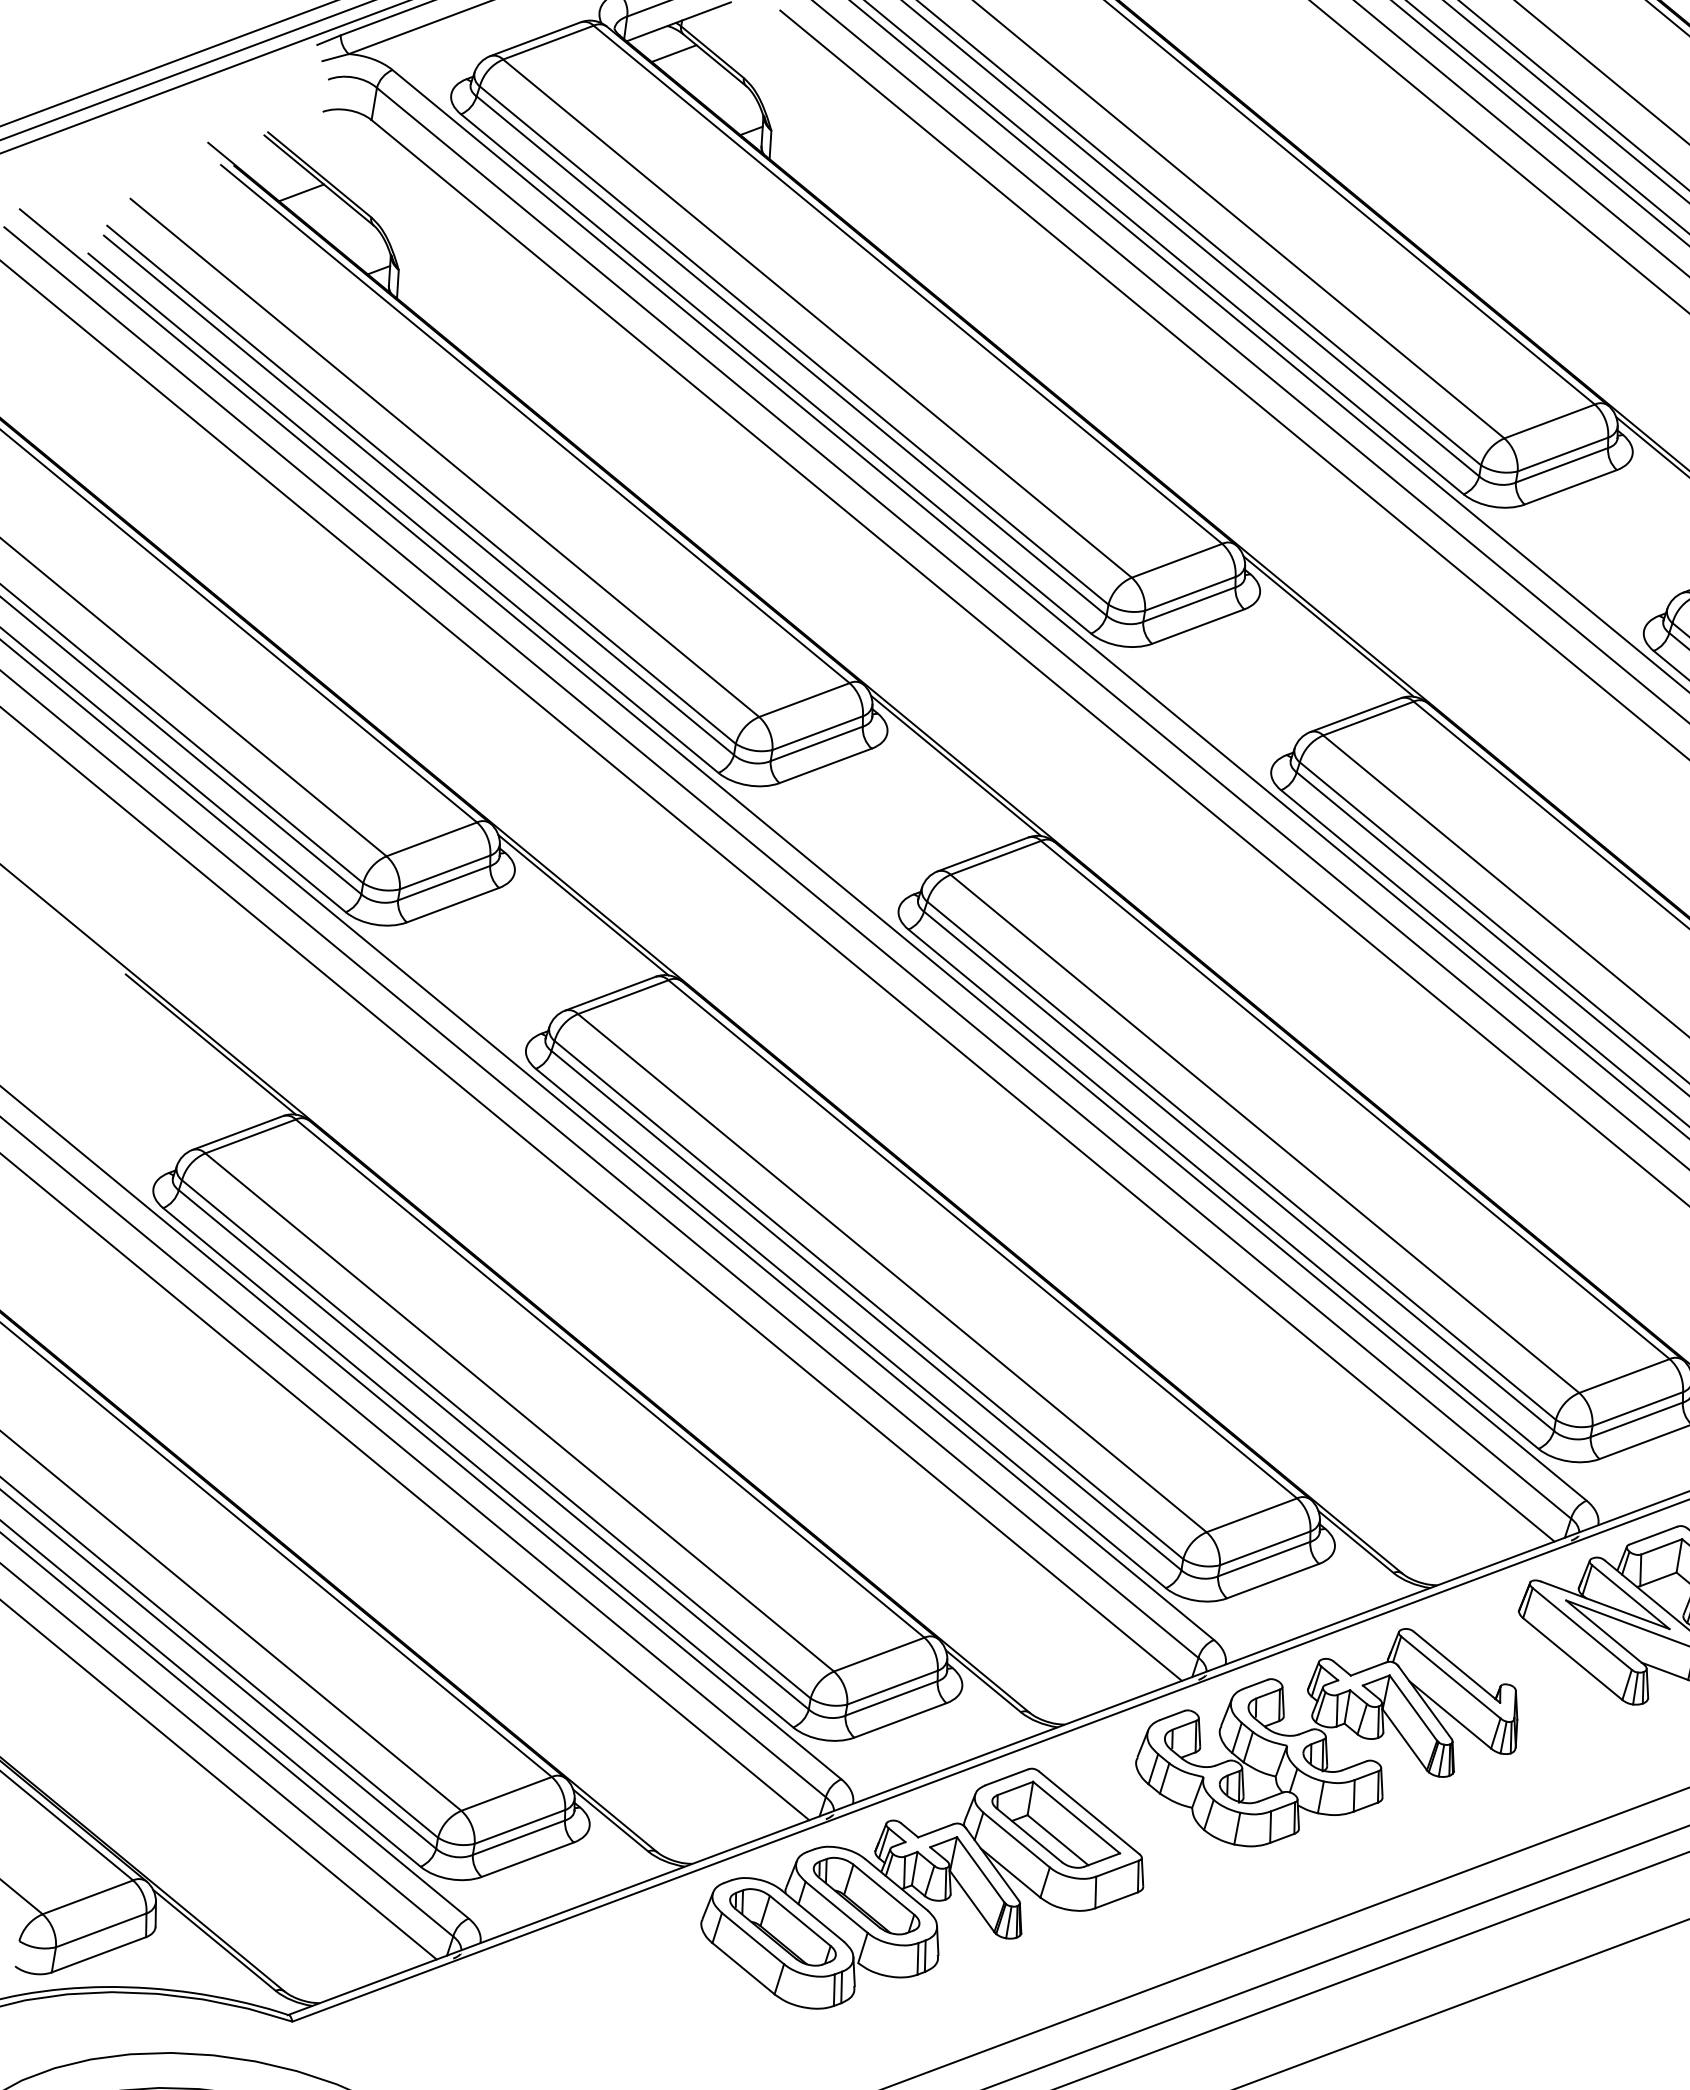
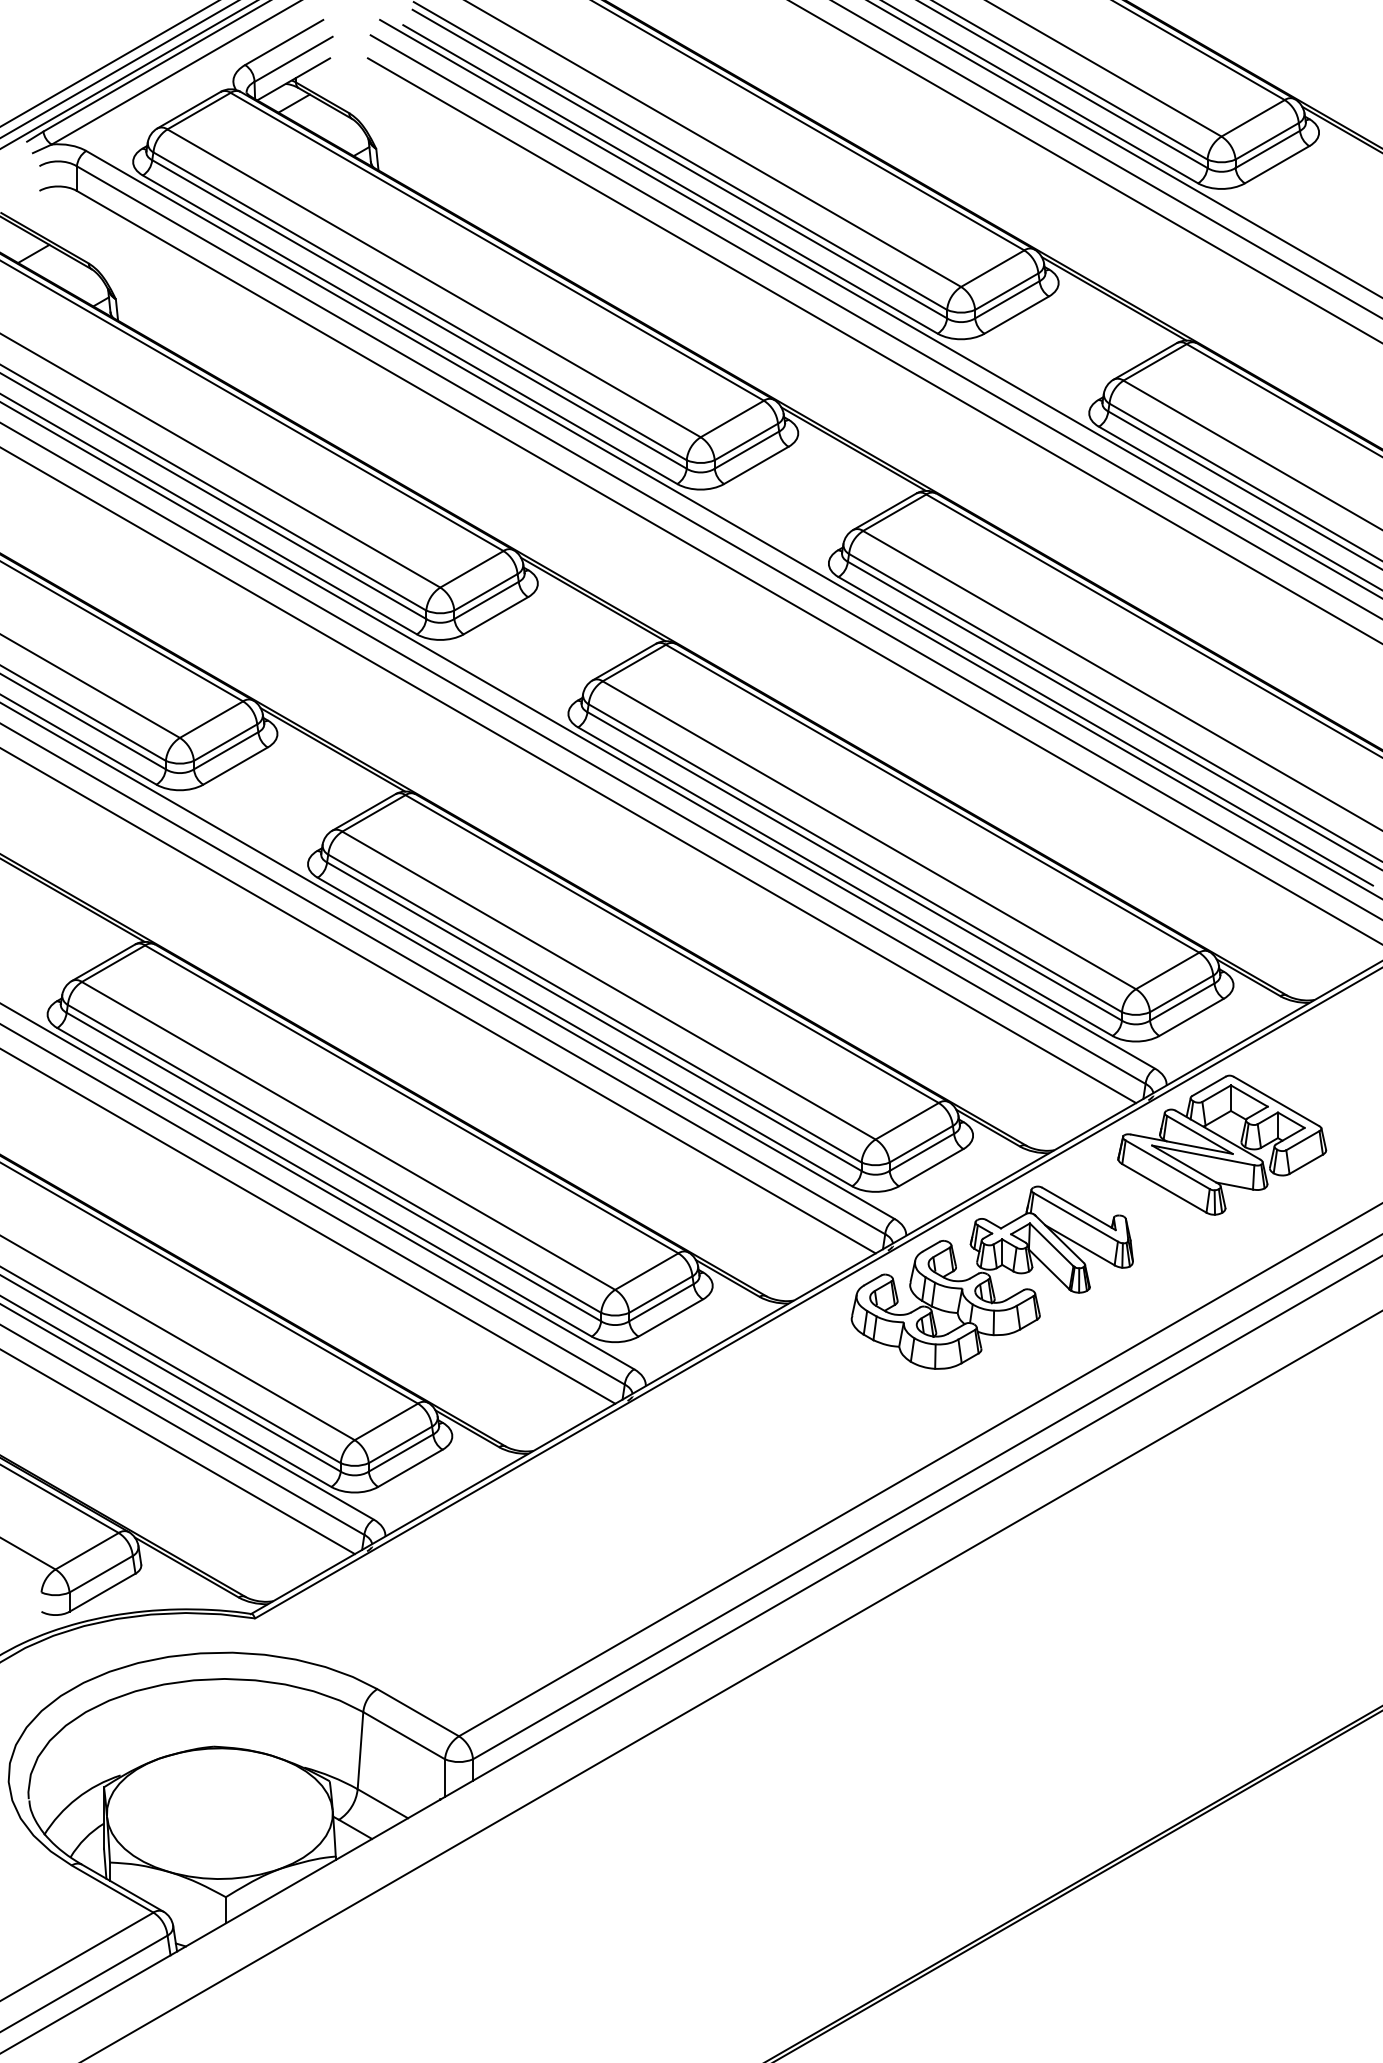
part: (924, 1888) -> (709, 1440), removed

